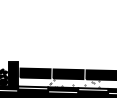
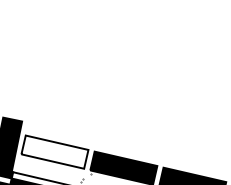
fill: (35, 73) -> (54, 152), removed

